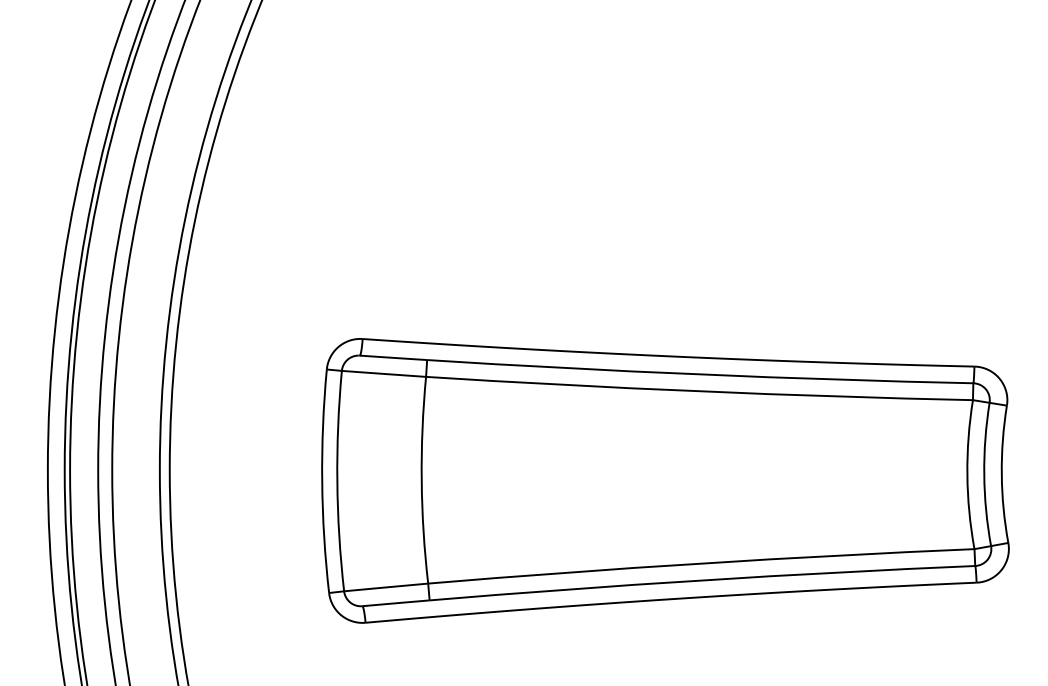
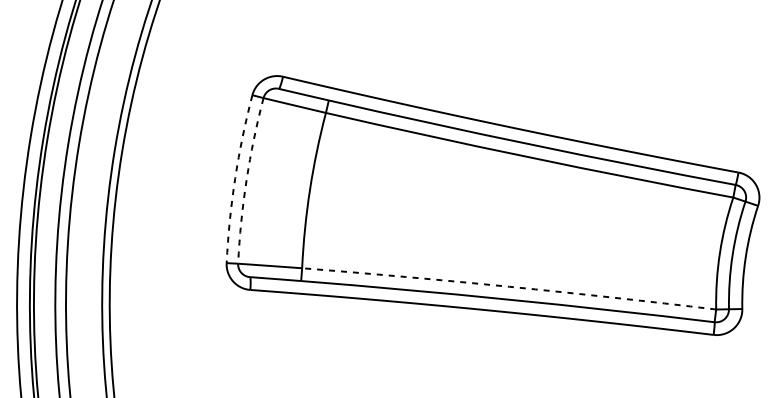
arc: (322, 481) -> (235, 178), solid -> dashed
arc: (337, 481) -> (246, 180), solid -> dashed
arc: (701, 563) -> (509, 286), solid -> dashed

